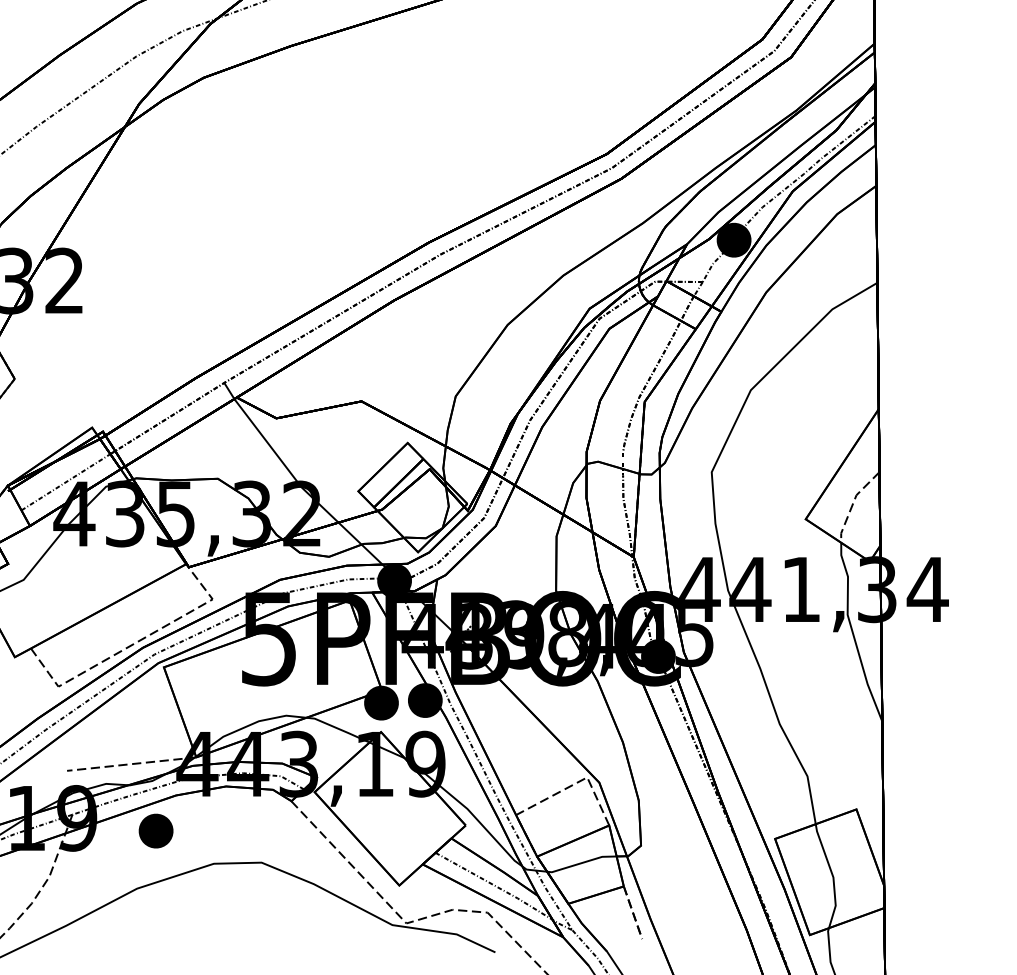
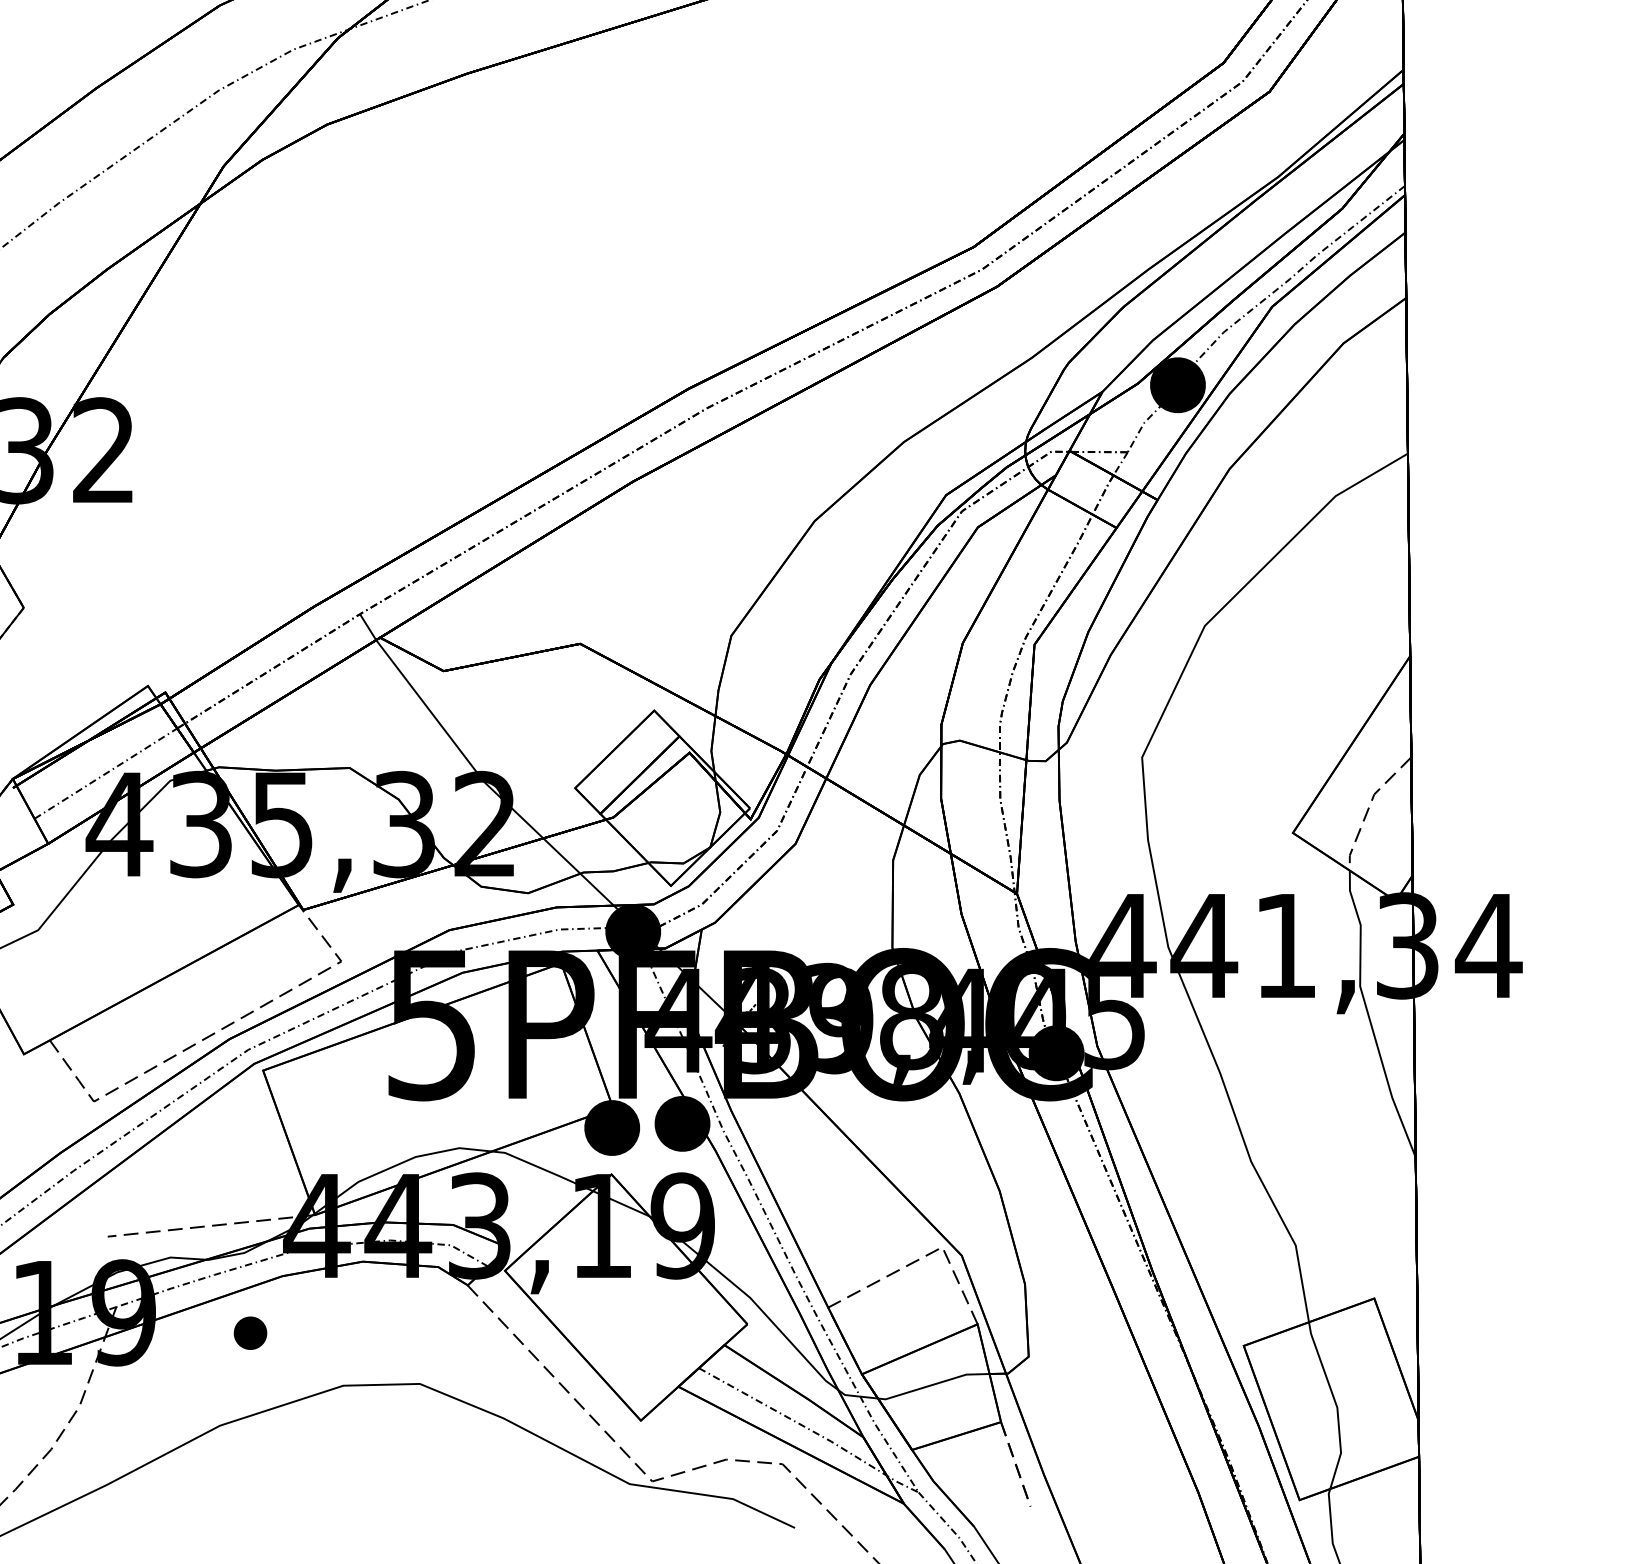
part: (155, 830) -> (249, 1332), size x0.6

